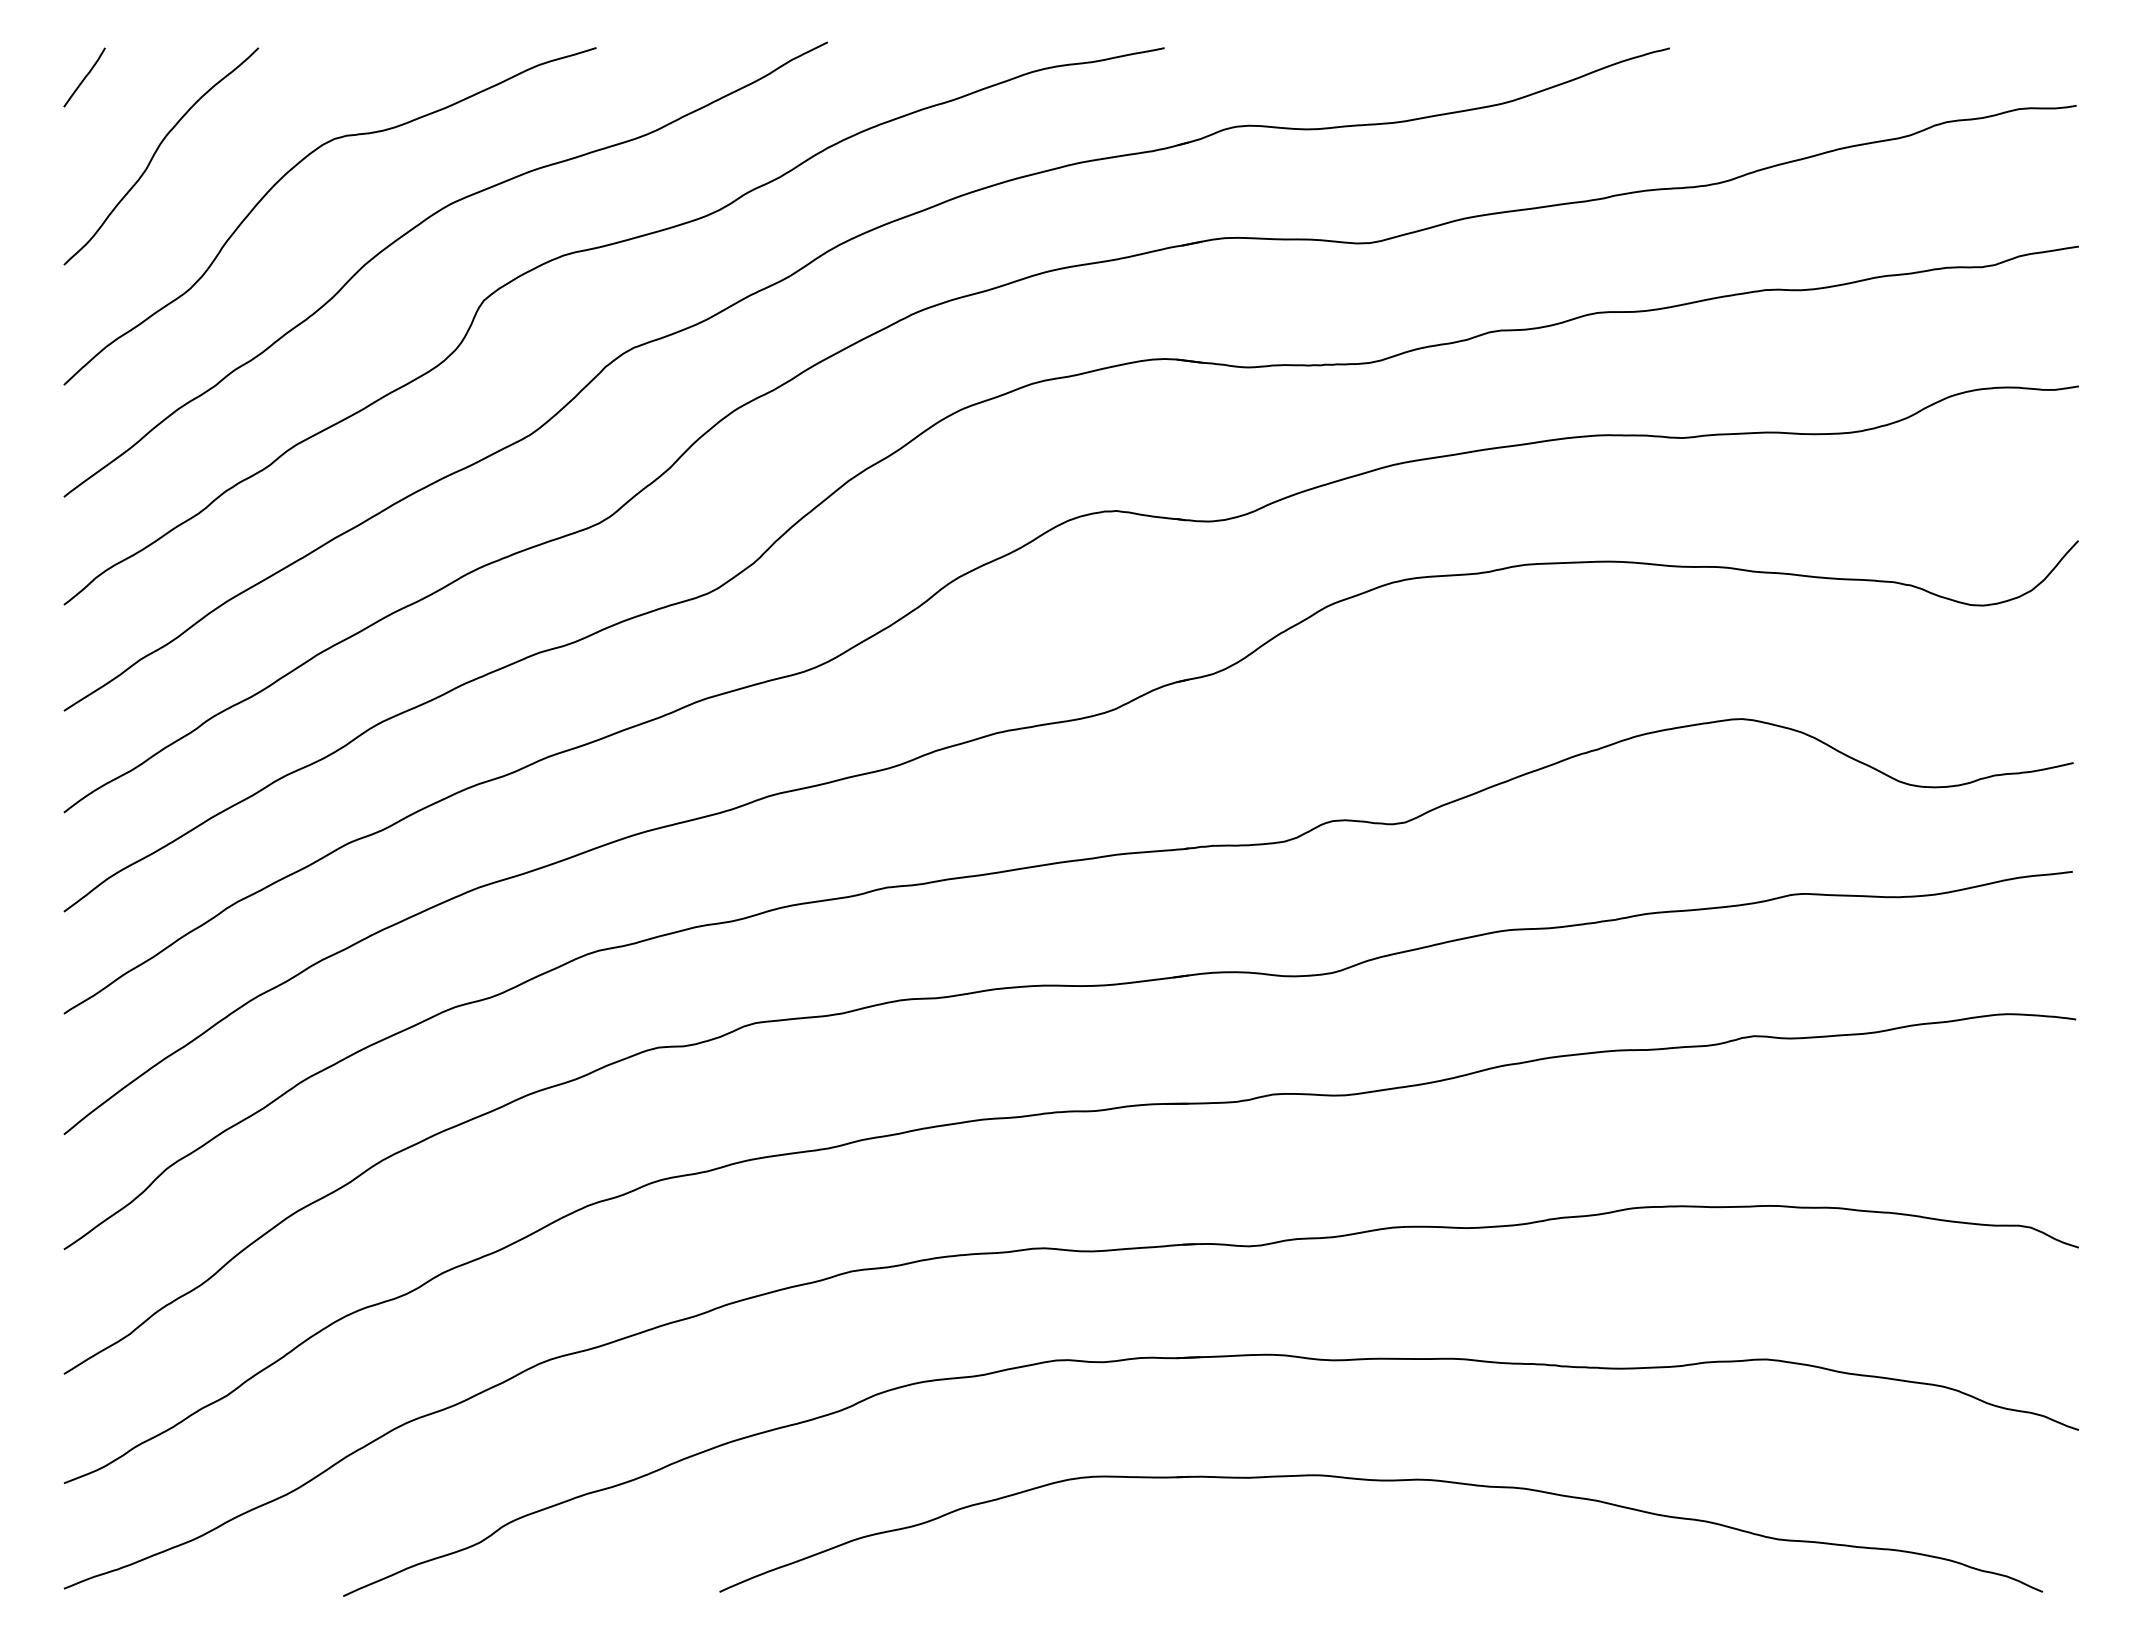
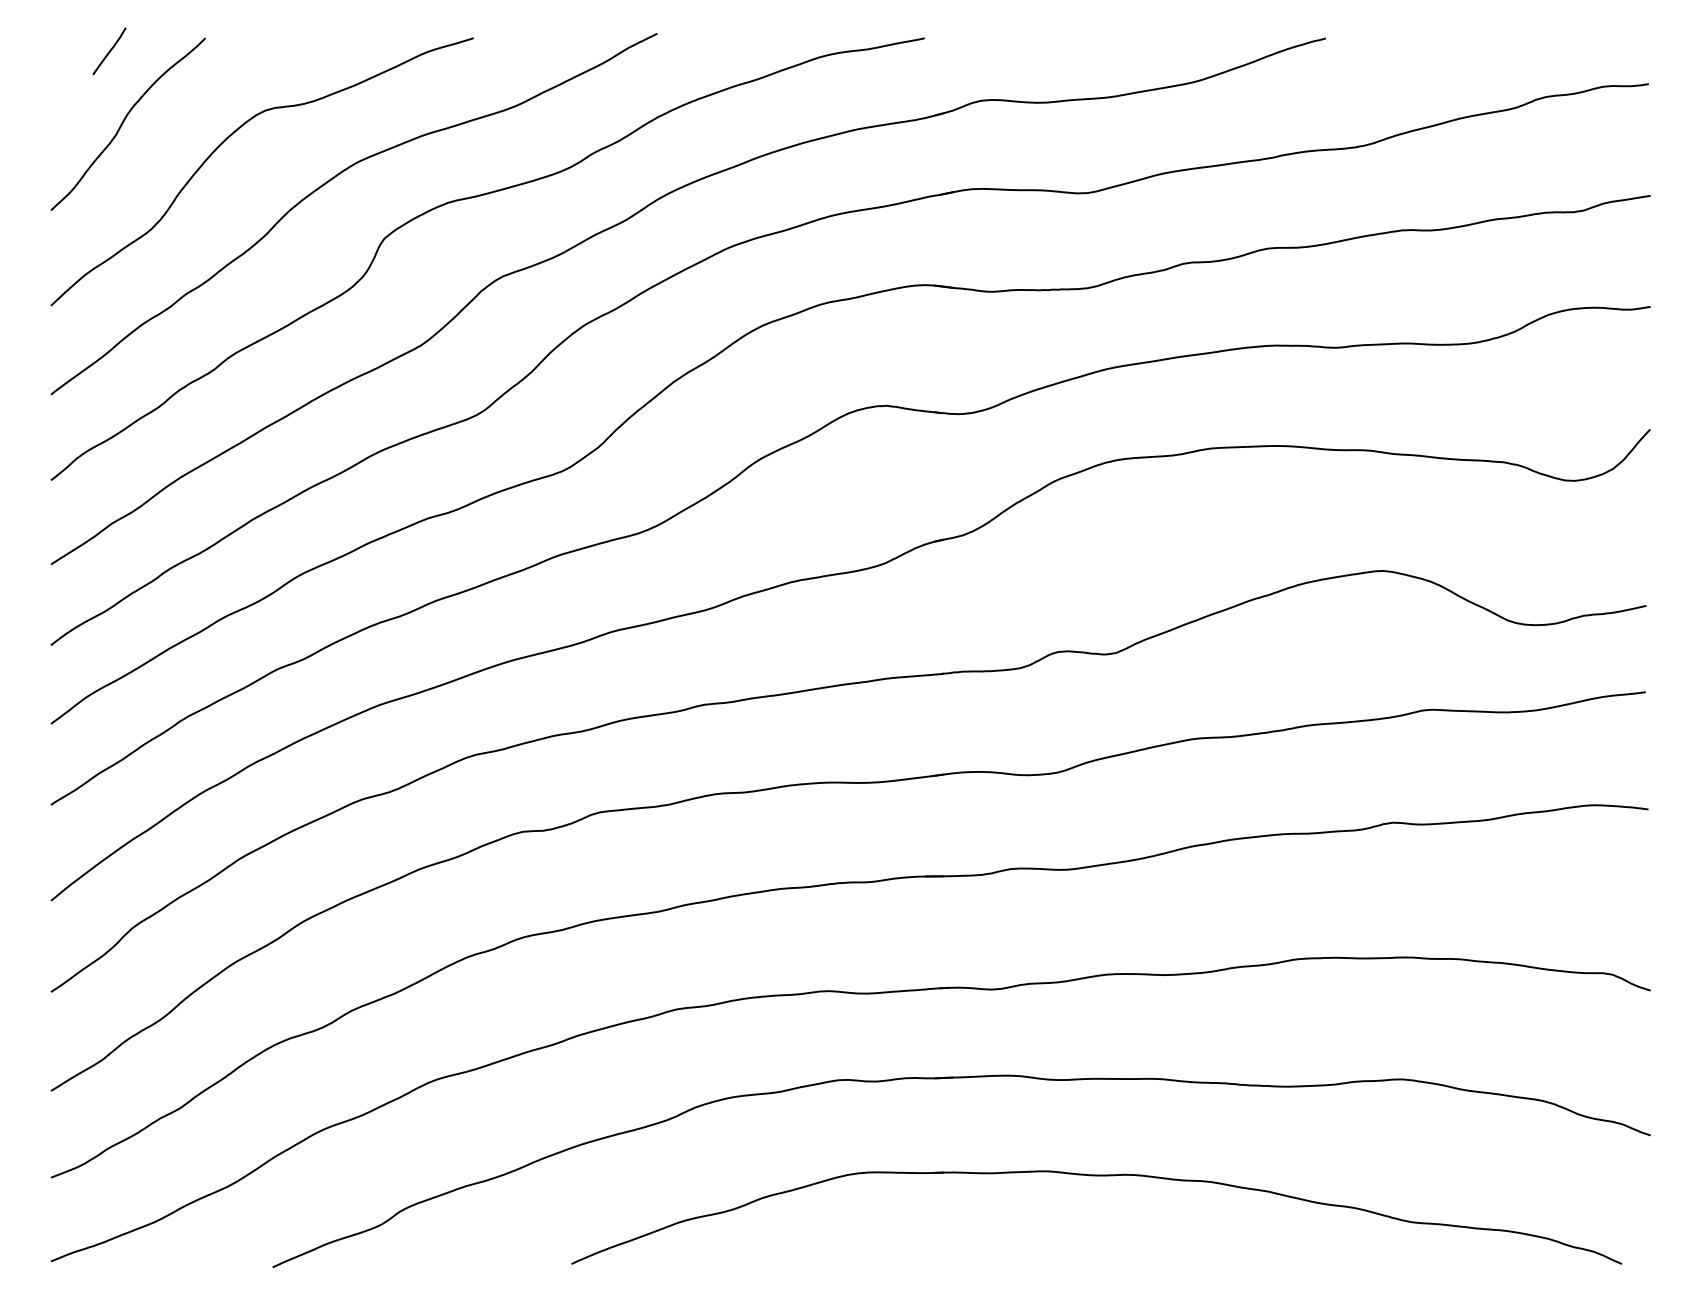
curve: (84, 77) -> (109, 51), moved

